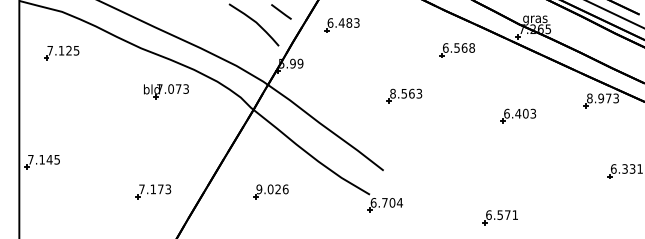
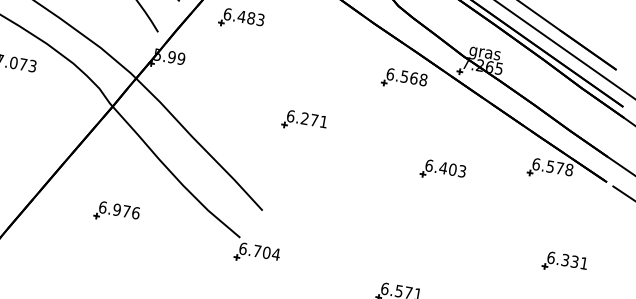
part: (456, 50) -> (403, 79), moved
text: (406, 93) -> (307, 118), 8.563 -> 6.271
text: (603, 98) -> (553, 167), 8.973 -> 6.578
text: (268, 189) -> (114, 209), 9.026 -> 6.976

